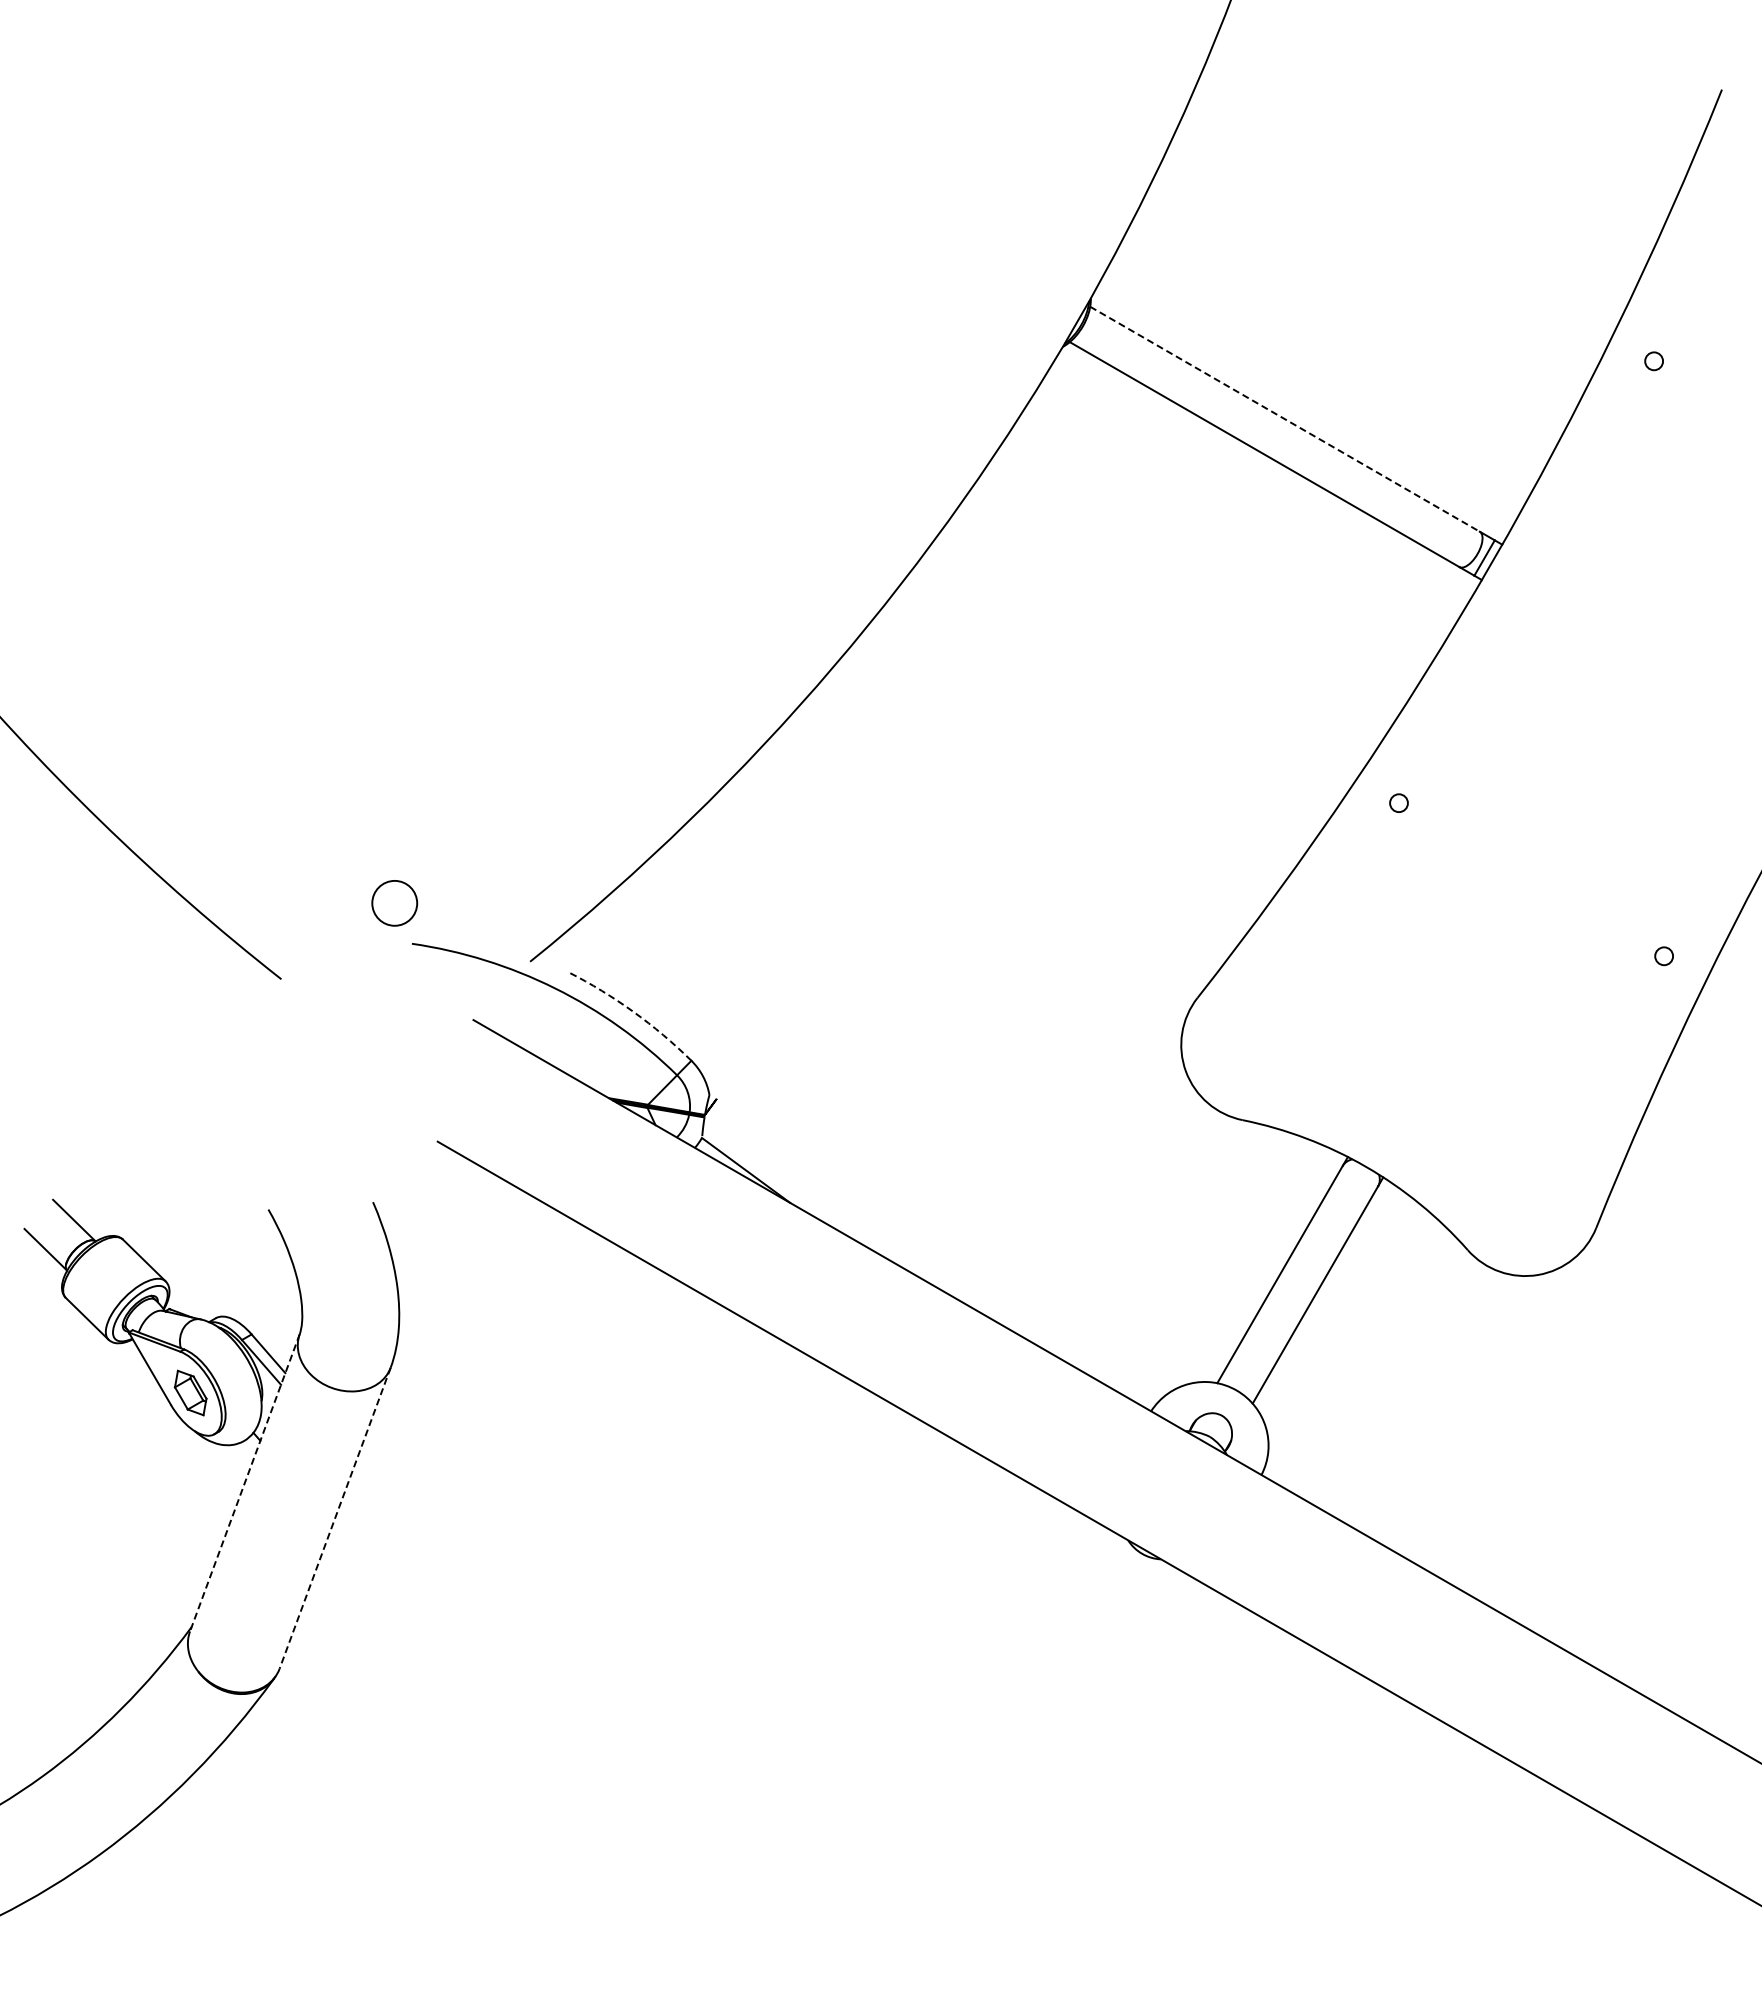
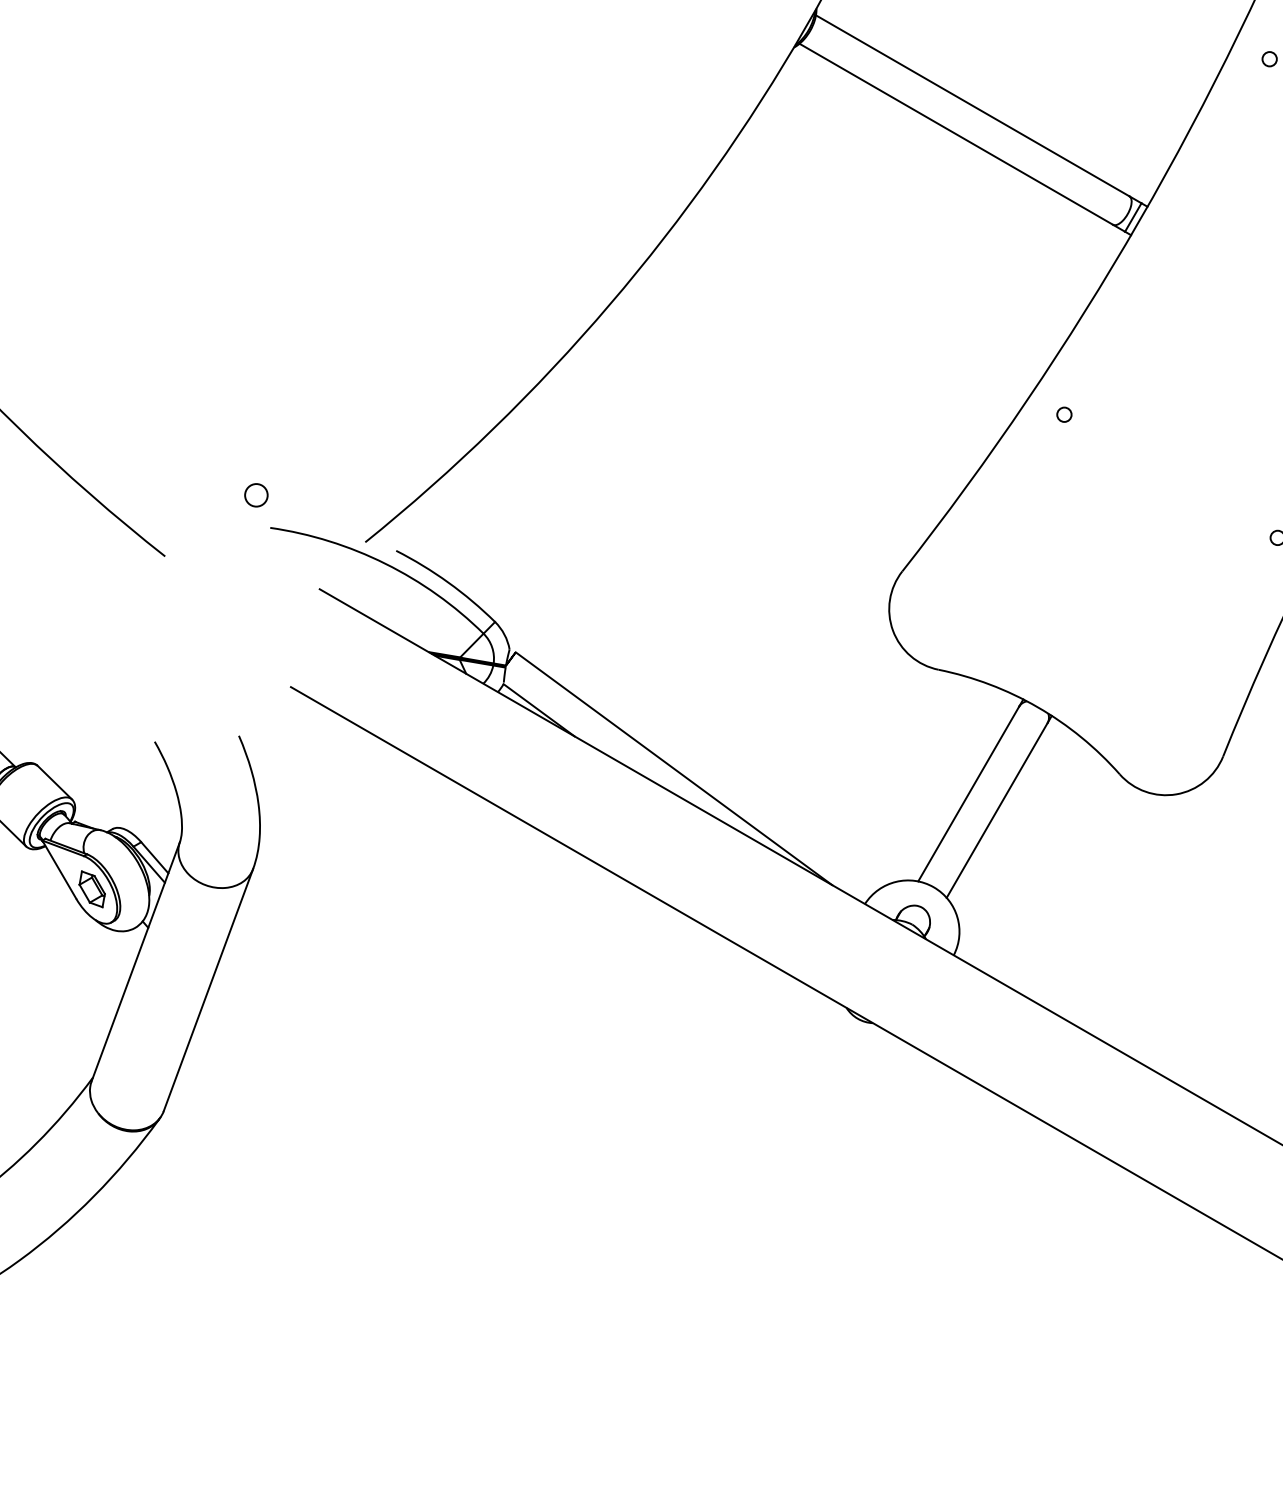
line: (1285, 419) -> (973, 106), dashed -> solid
circle: (394, 903) -> (256, 495), size x0.62
arc: (633, 1011) -> (448, 582), dashed -> solid
line: (913, 1242) -> (673, 768), added
line: (244, 1483) -> (135, 962), dashed -> solid
line: (334, 1518) -> (207, 990), dashed -> solid

